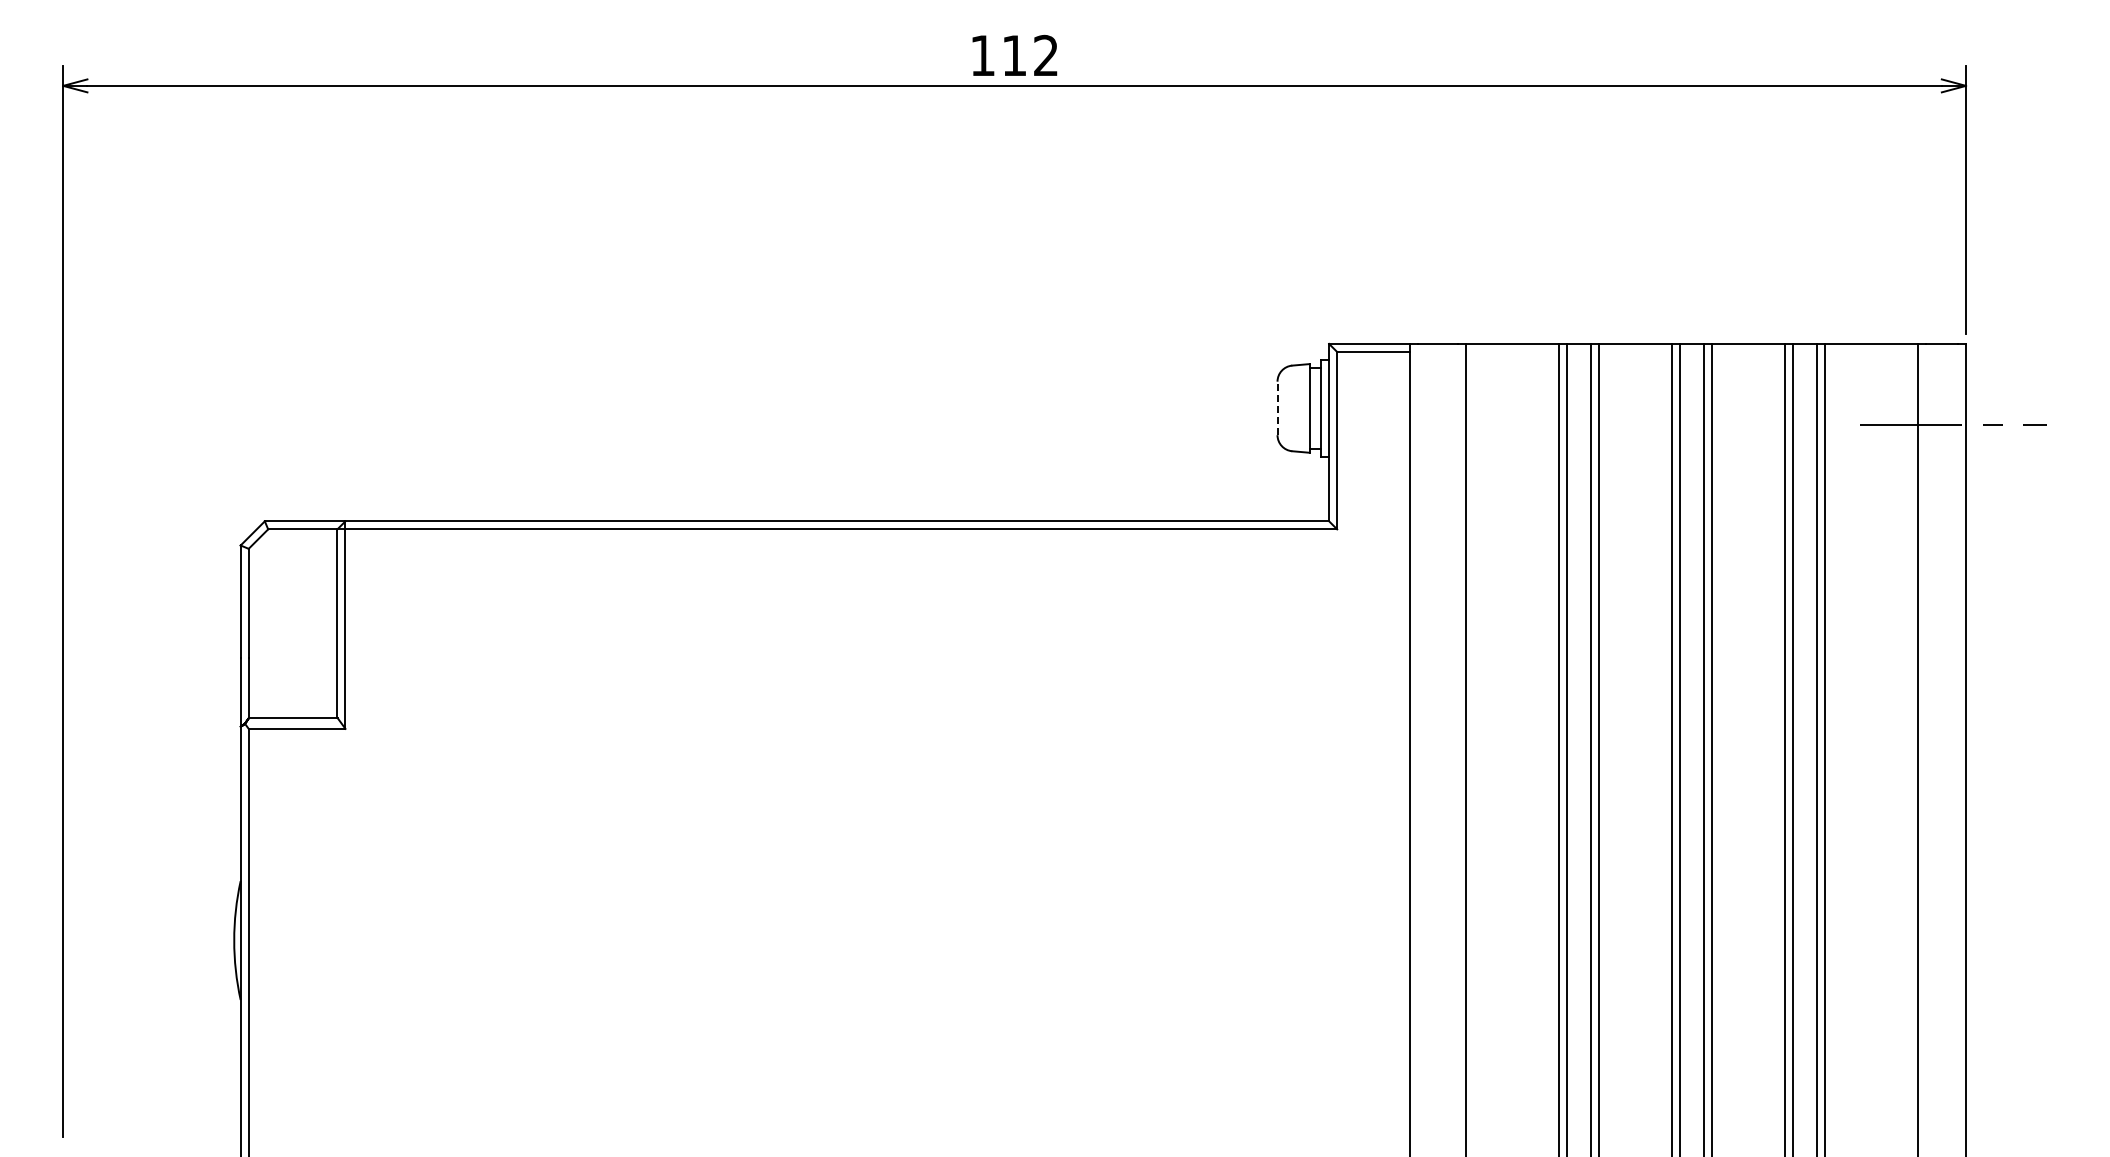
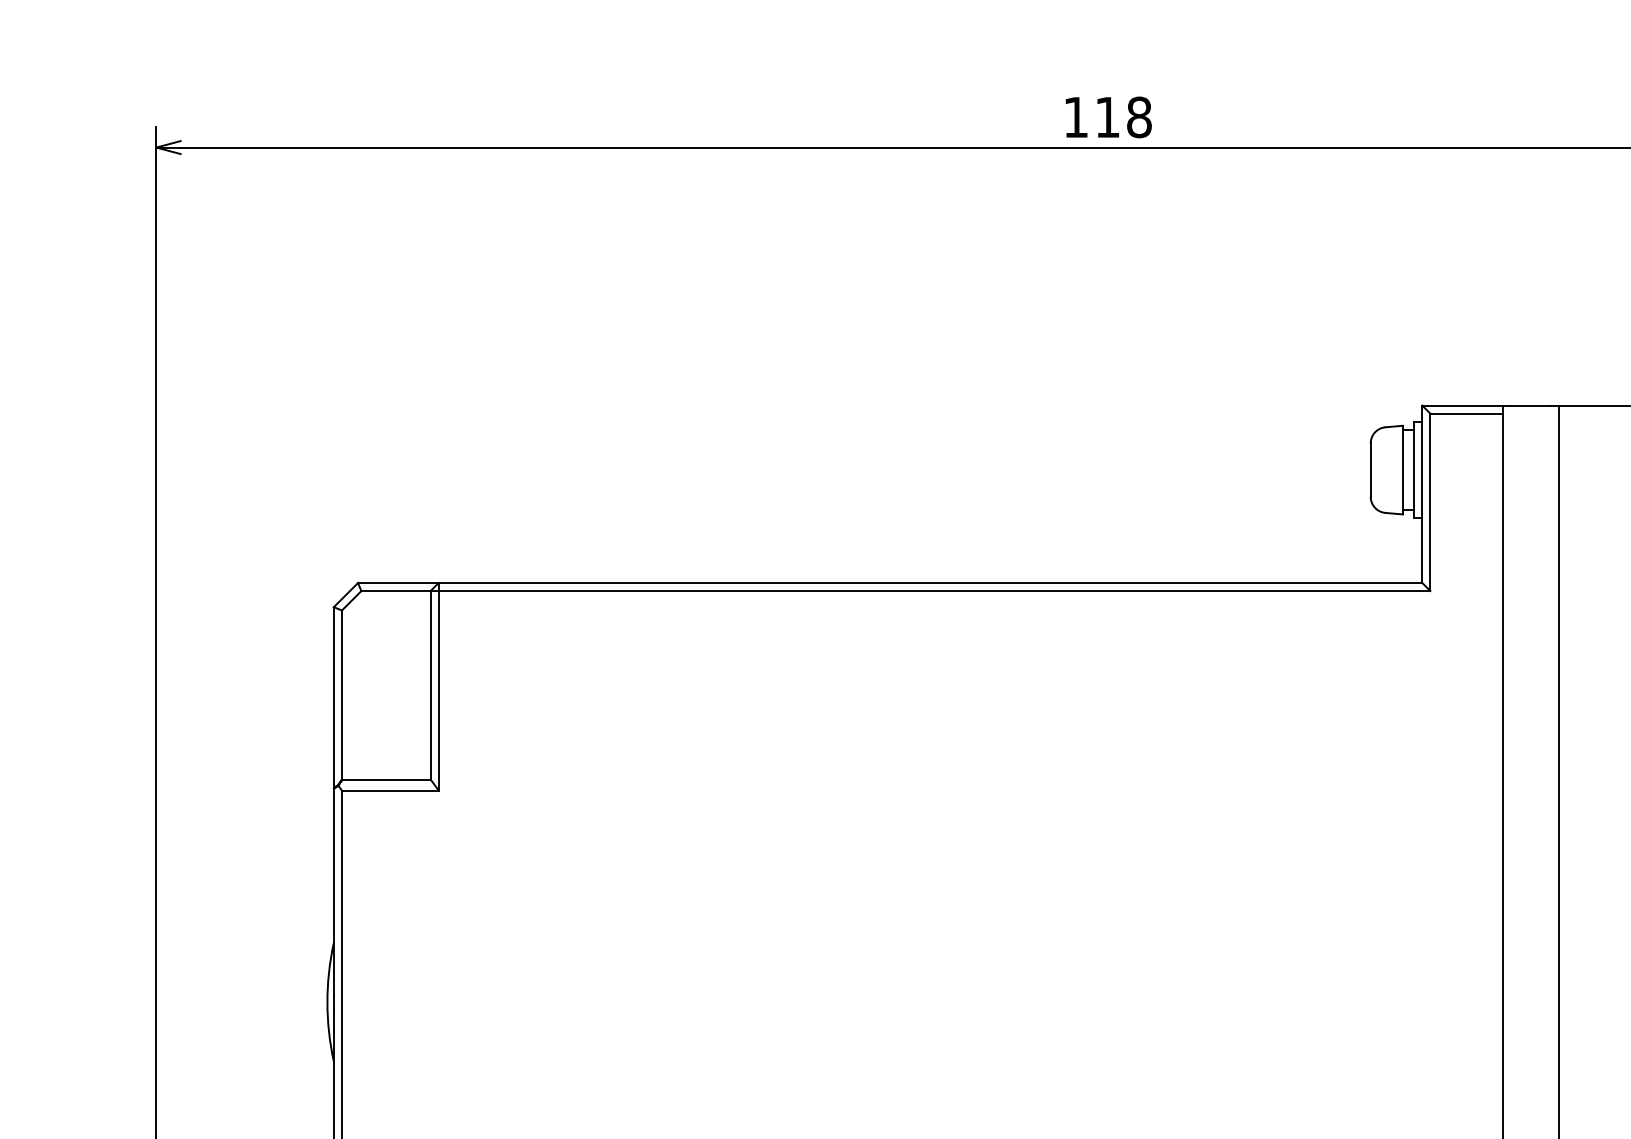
text: (1045, 55) -> (1138, 117), 112 -> 118
line: (1277, 408) -> (1370, 470), dashed -> solid

